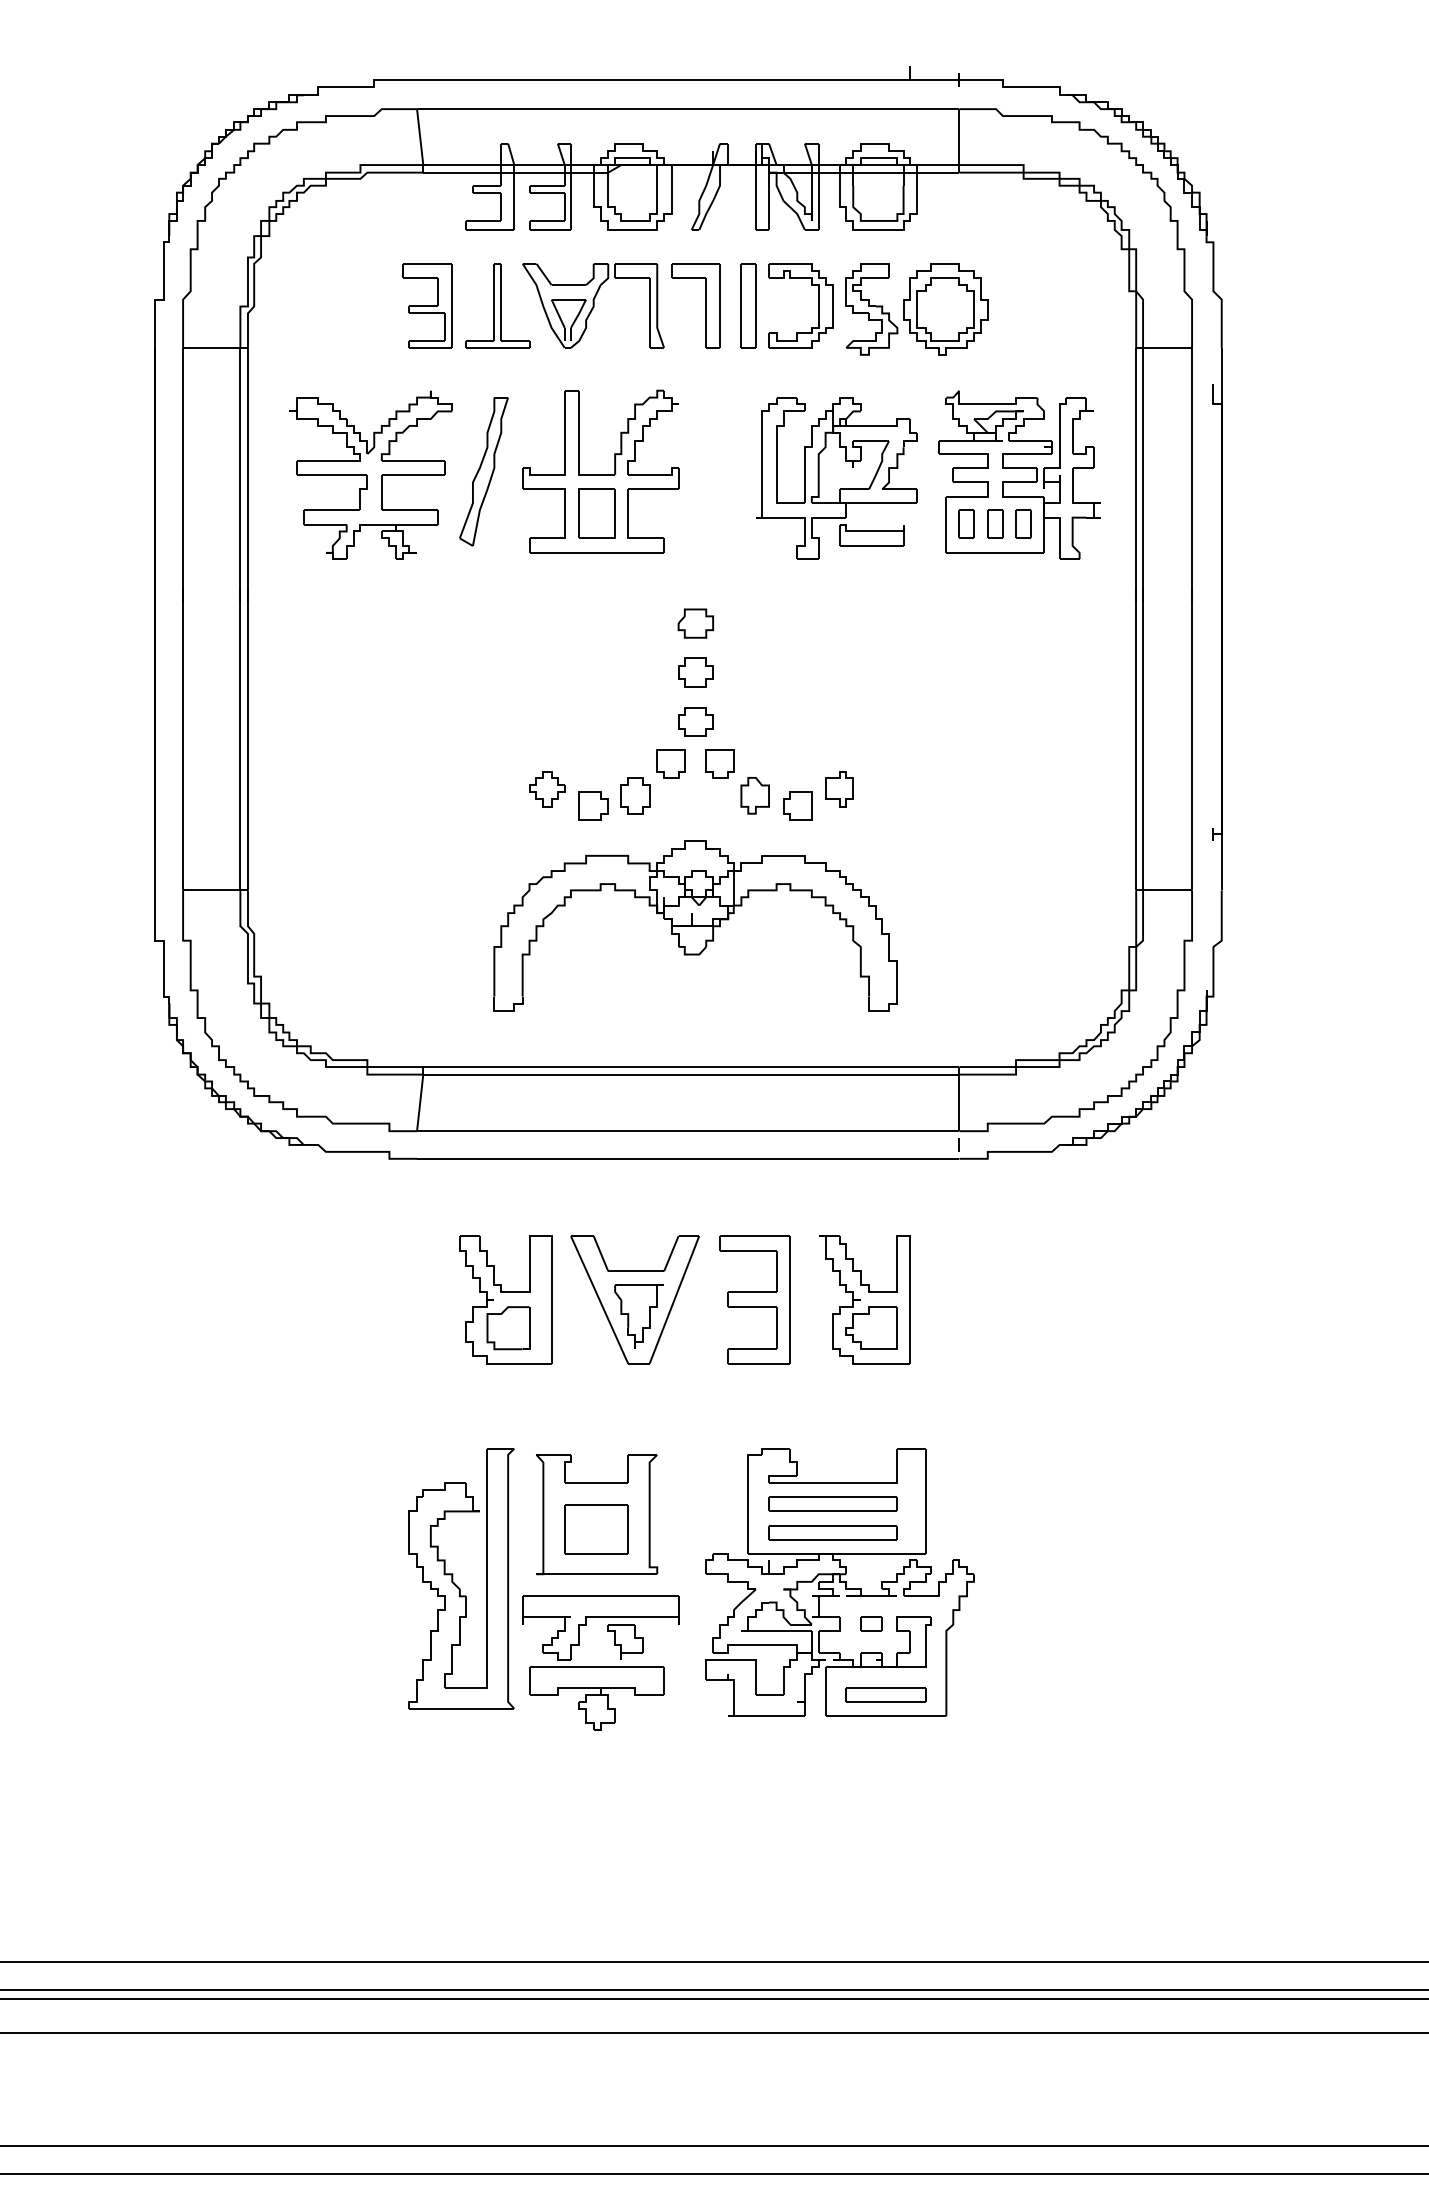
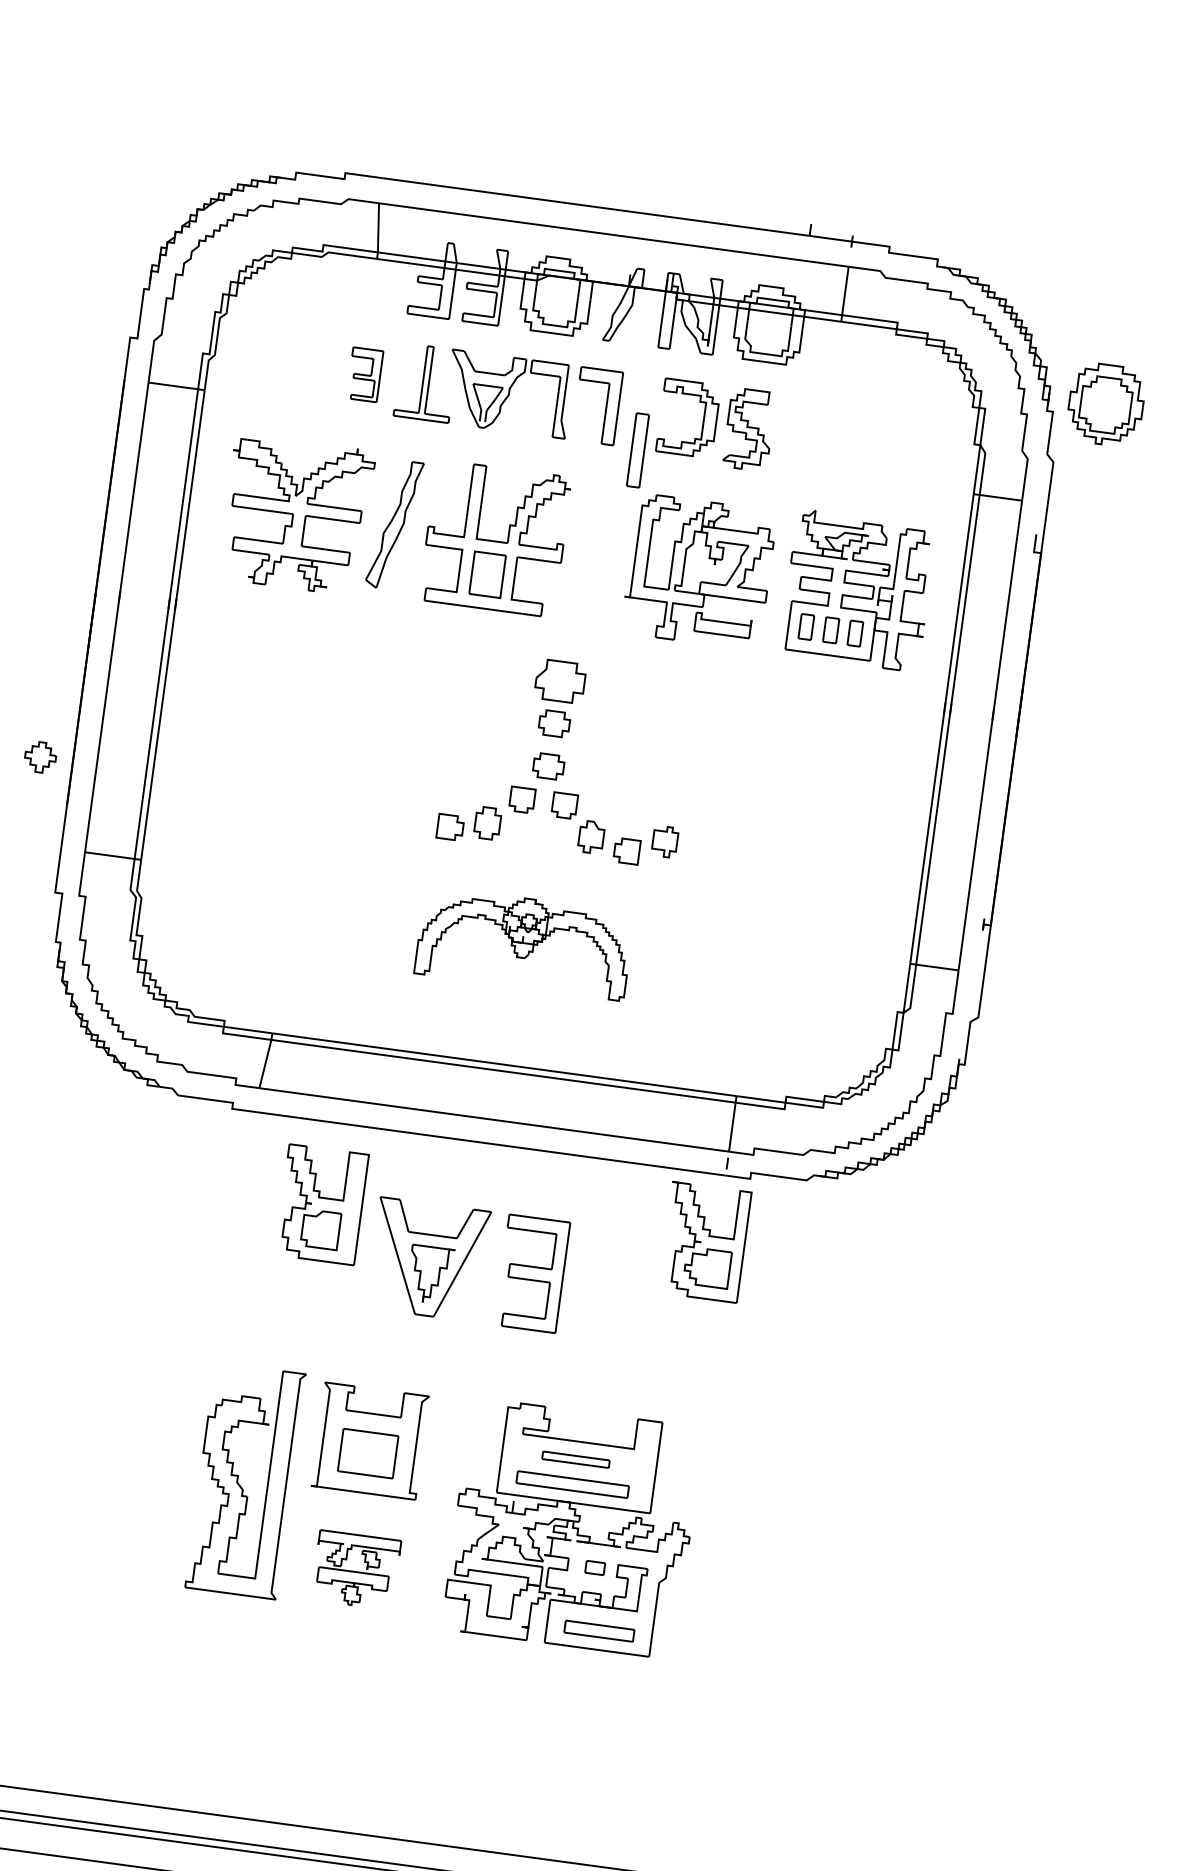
part: (427, 305) -> (365, 374), size x0.7
part: (748, 305) -> (637, 450), moved
part: (945, 309) -> (1105, 405), moved
part: (695, 623) -> (559, 681), size x1.6
part: (547, 789) -> (40, 757), moved
part: (695, 925) -> (524, 942), size x0.6
part: (505, 1299) -> (321, 1204), moved
part: (864, 1299) -> (704, 1242), moved
part: (832, 1503) -> (575, 1459), size x0.6
part: (600, 1662) -> (356, 1569), size x0.6

